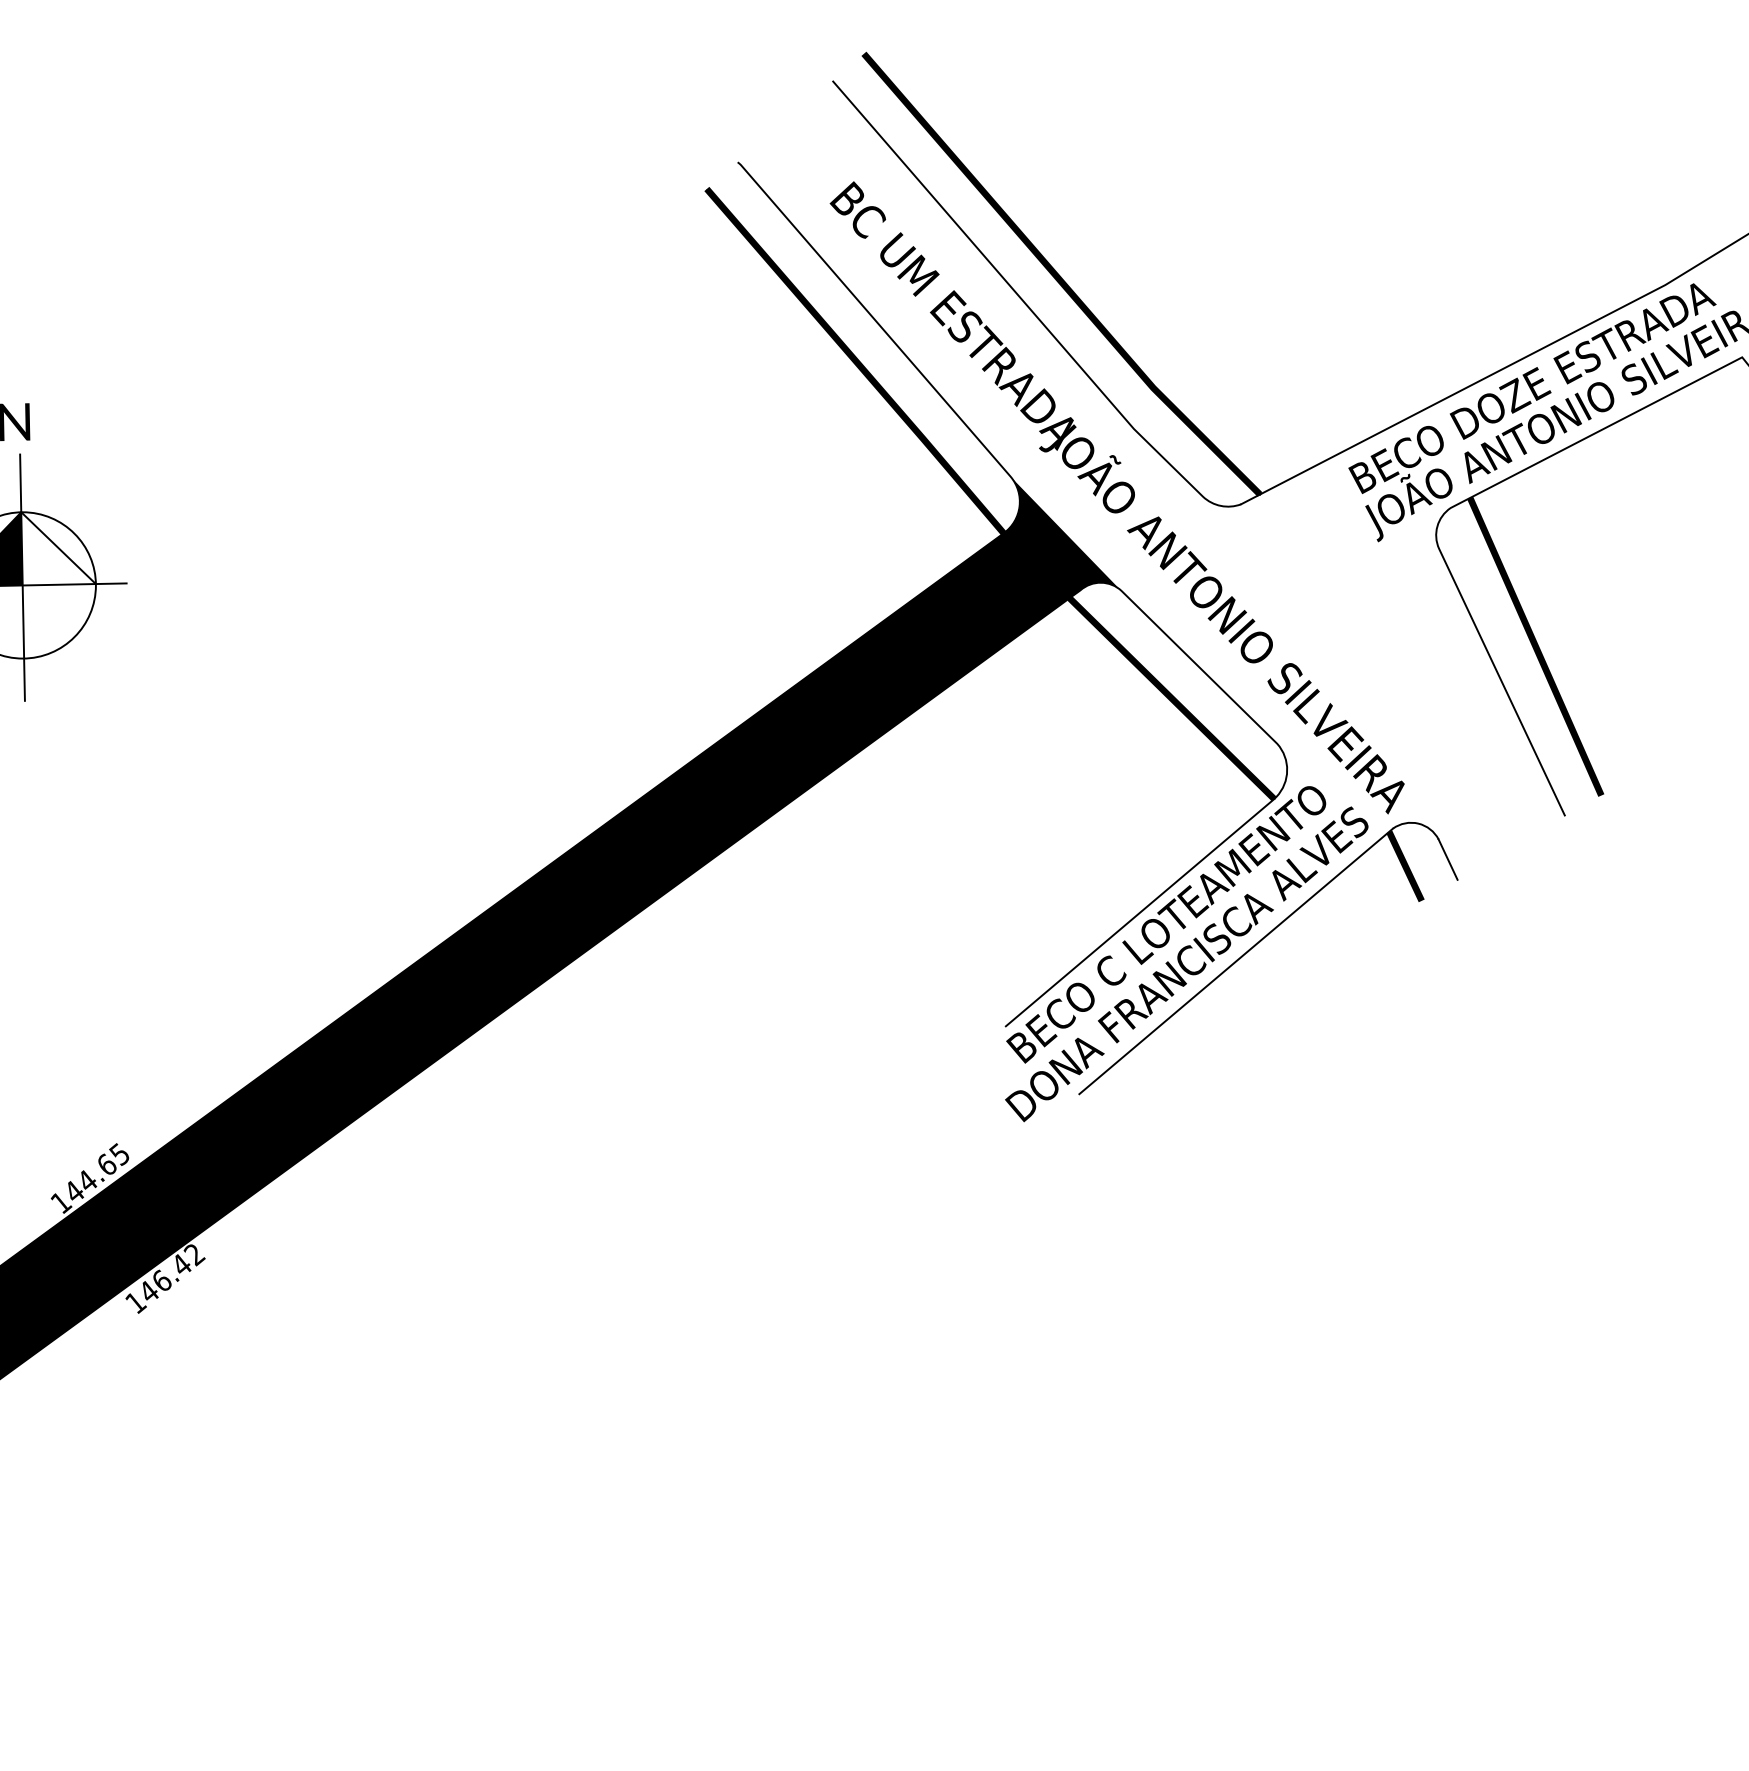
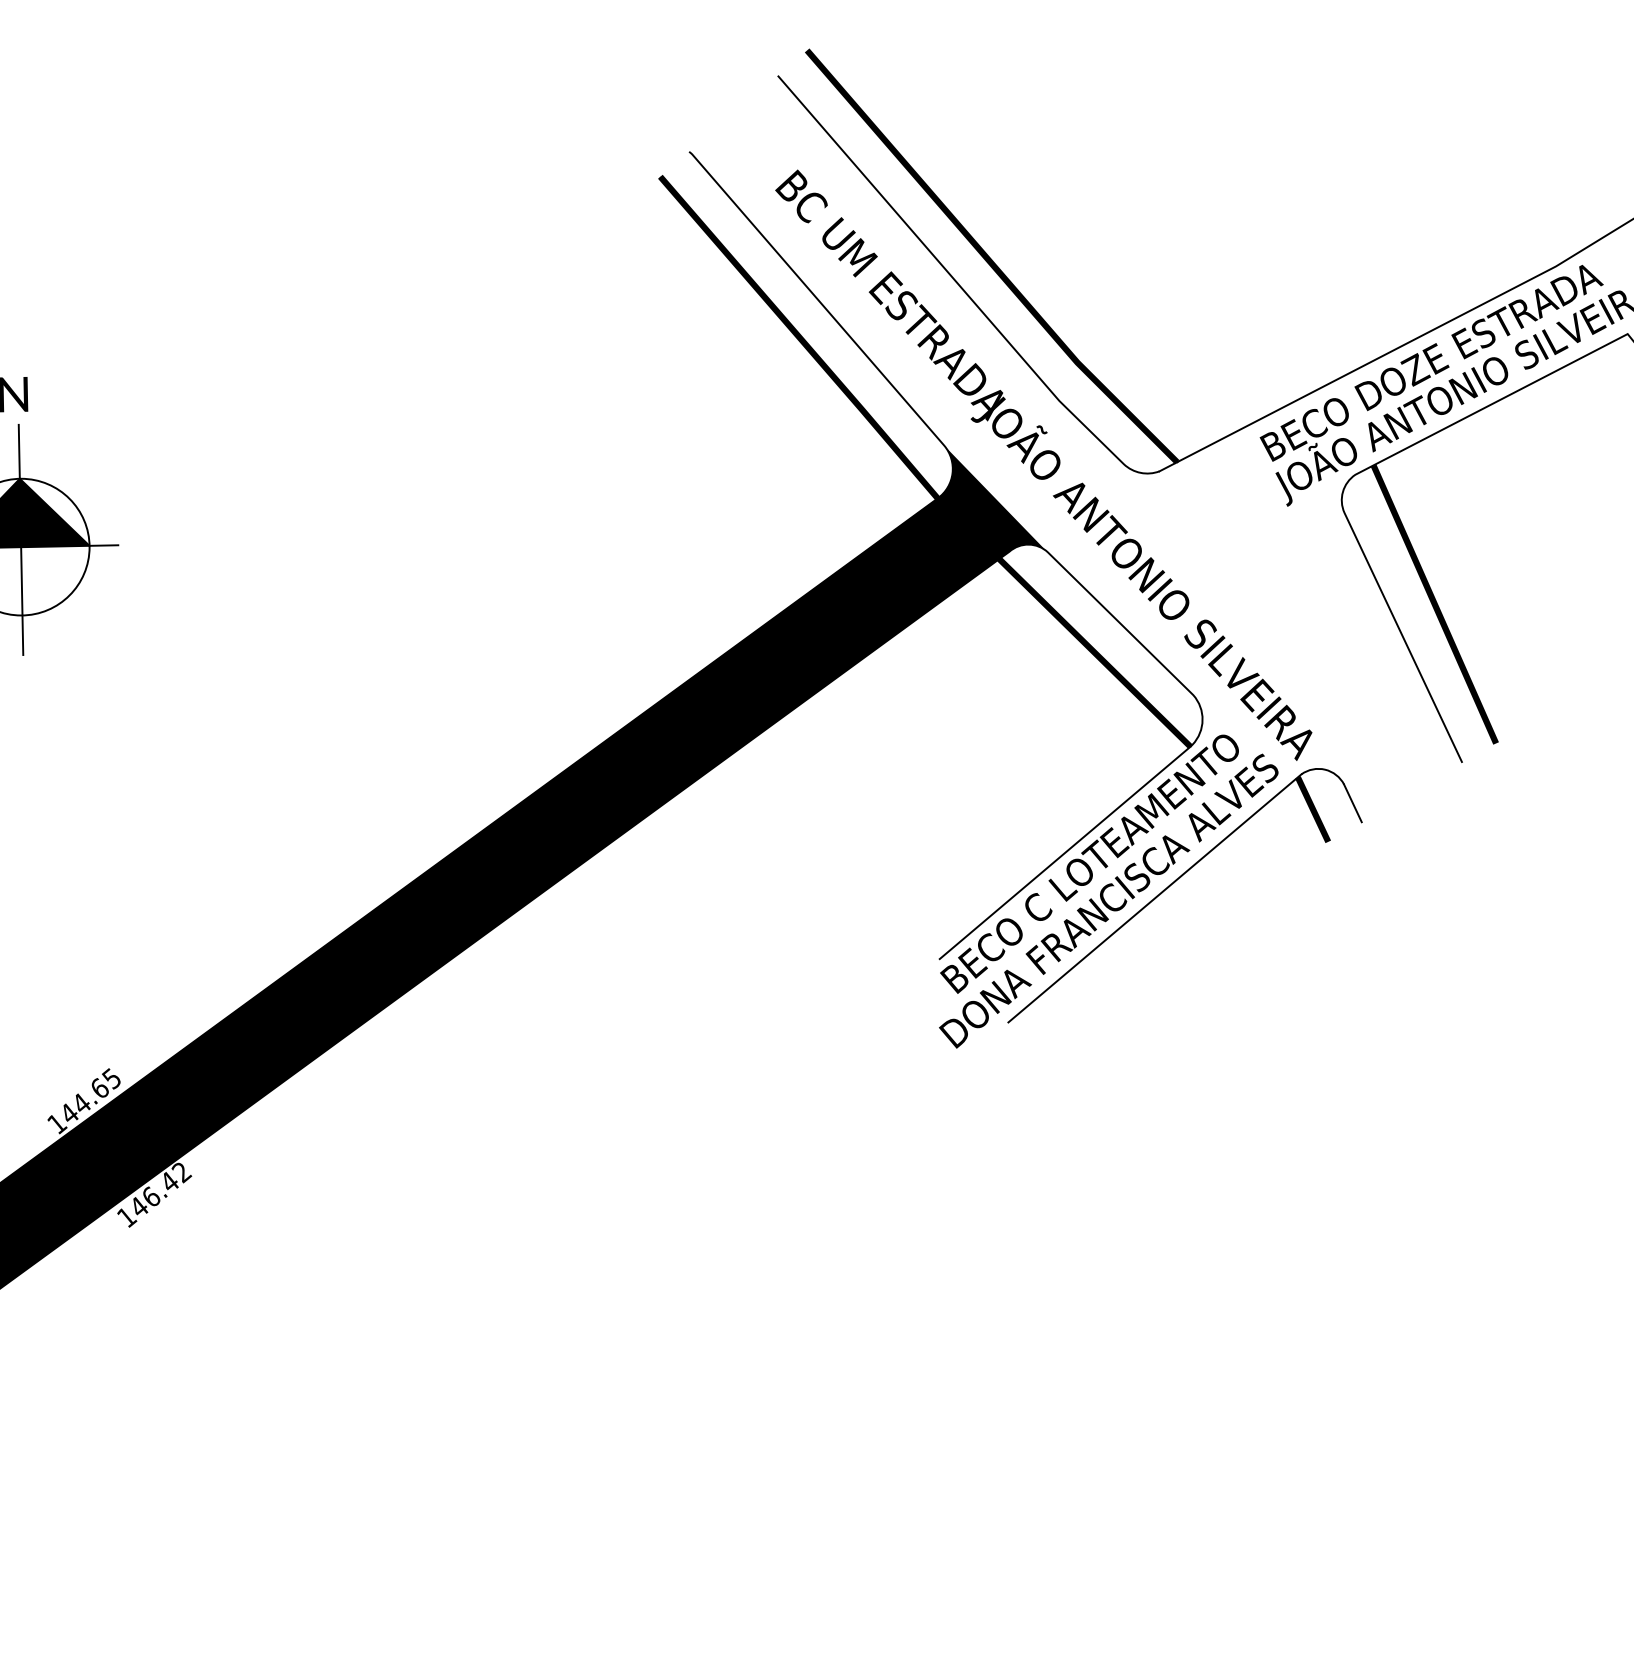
fill: (58, 548) -> (54, 512), added

